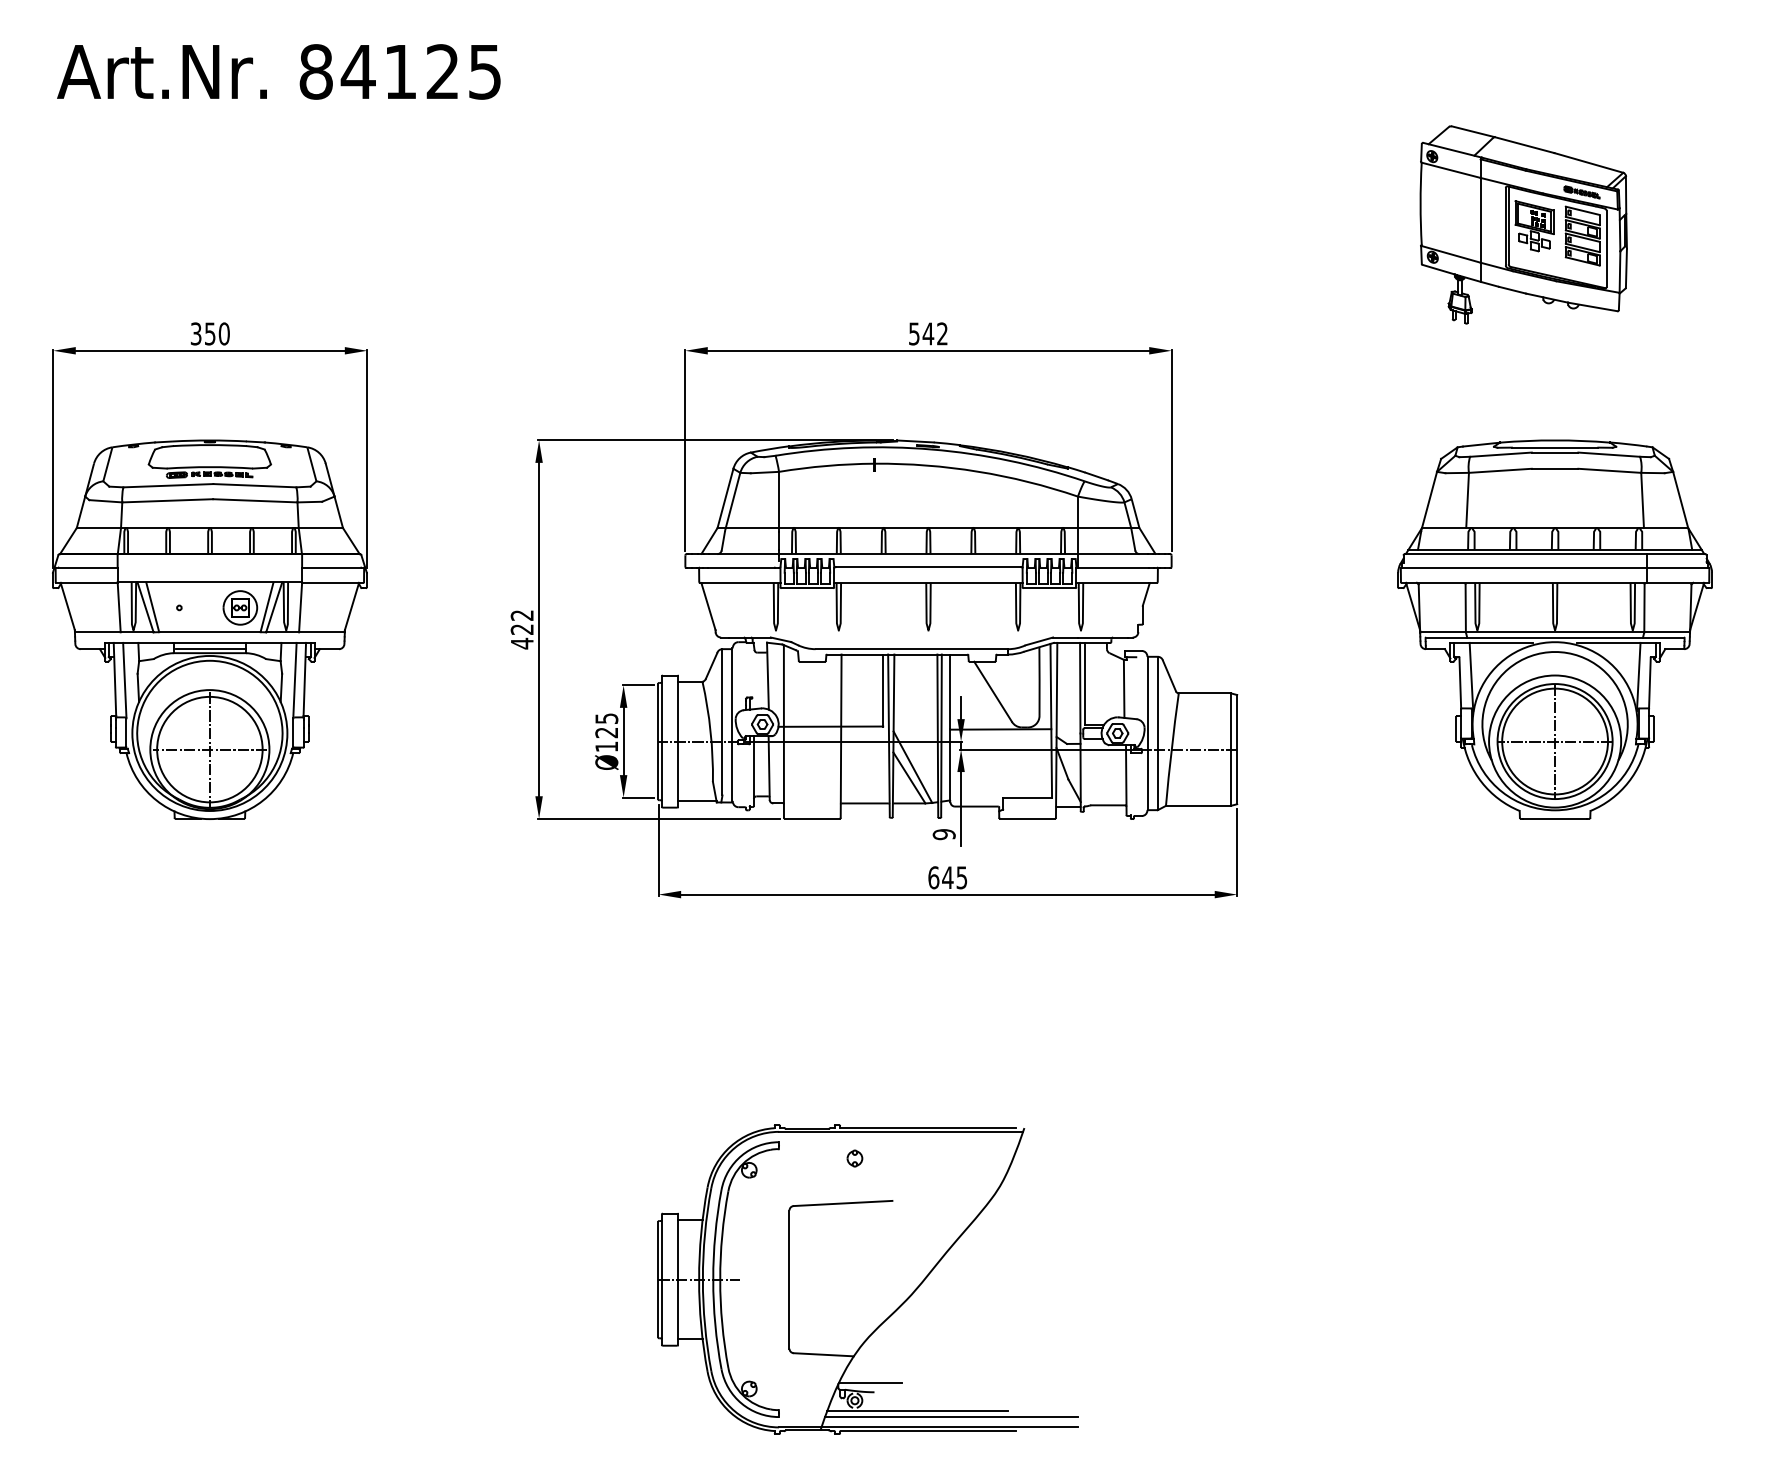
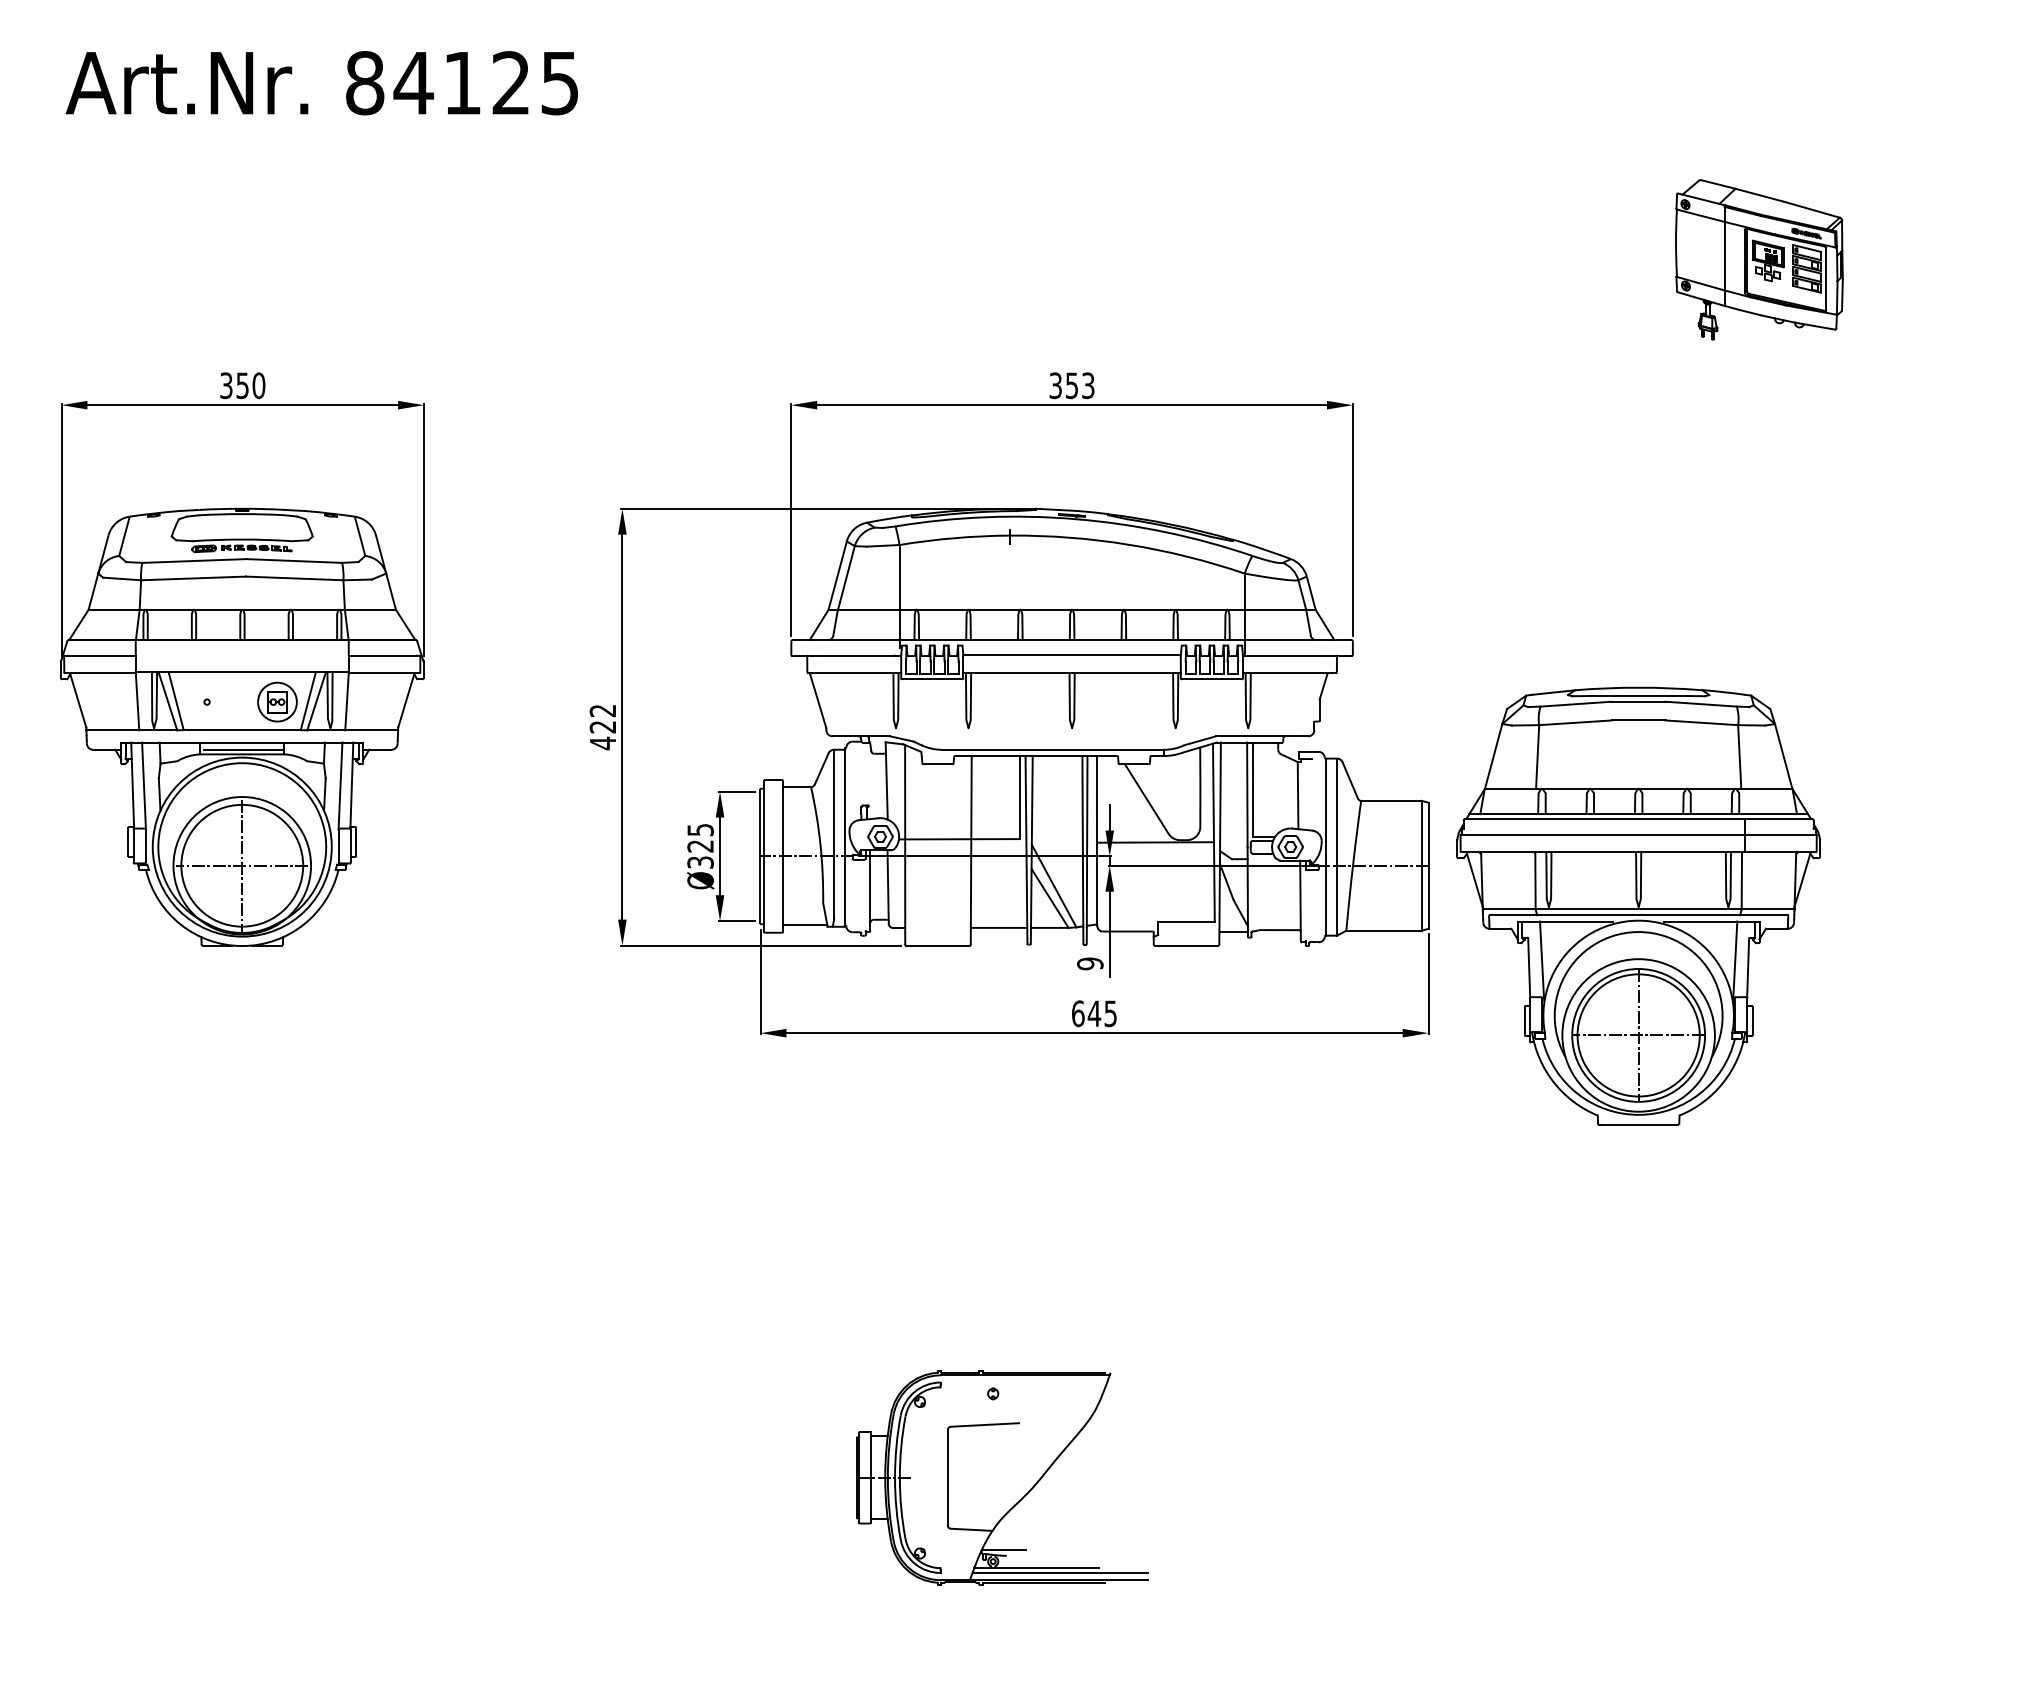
part: (1523, 224) -> (1759, 259), size x0.7
text: (928, 333) -> (1072, 385), 542 -> 353
part: (1554, 629) -> (1637, 906), moved
text: (606, 746) -> (700, 862), Ø125 -> Ø325
part: (867, 1279) -> (1001, 1477), size x0.6

